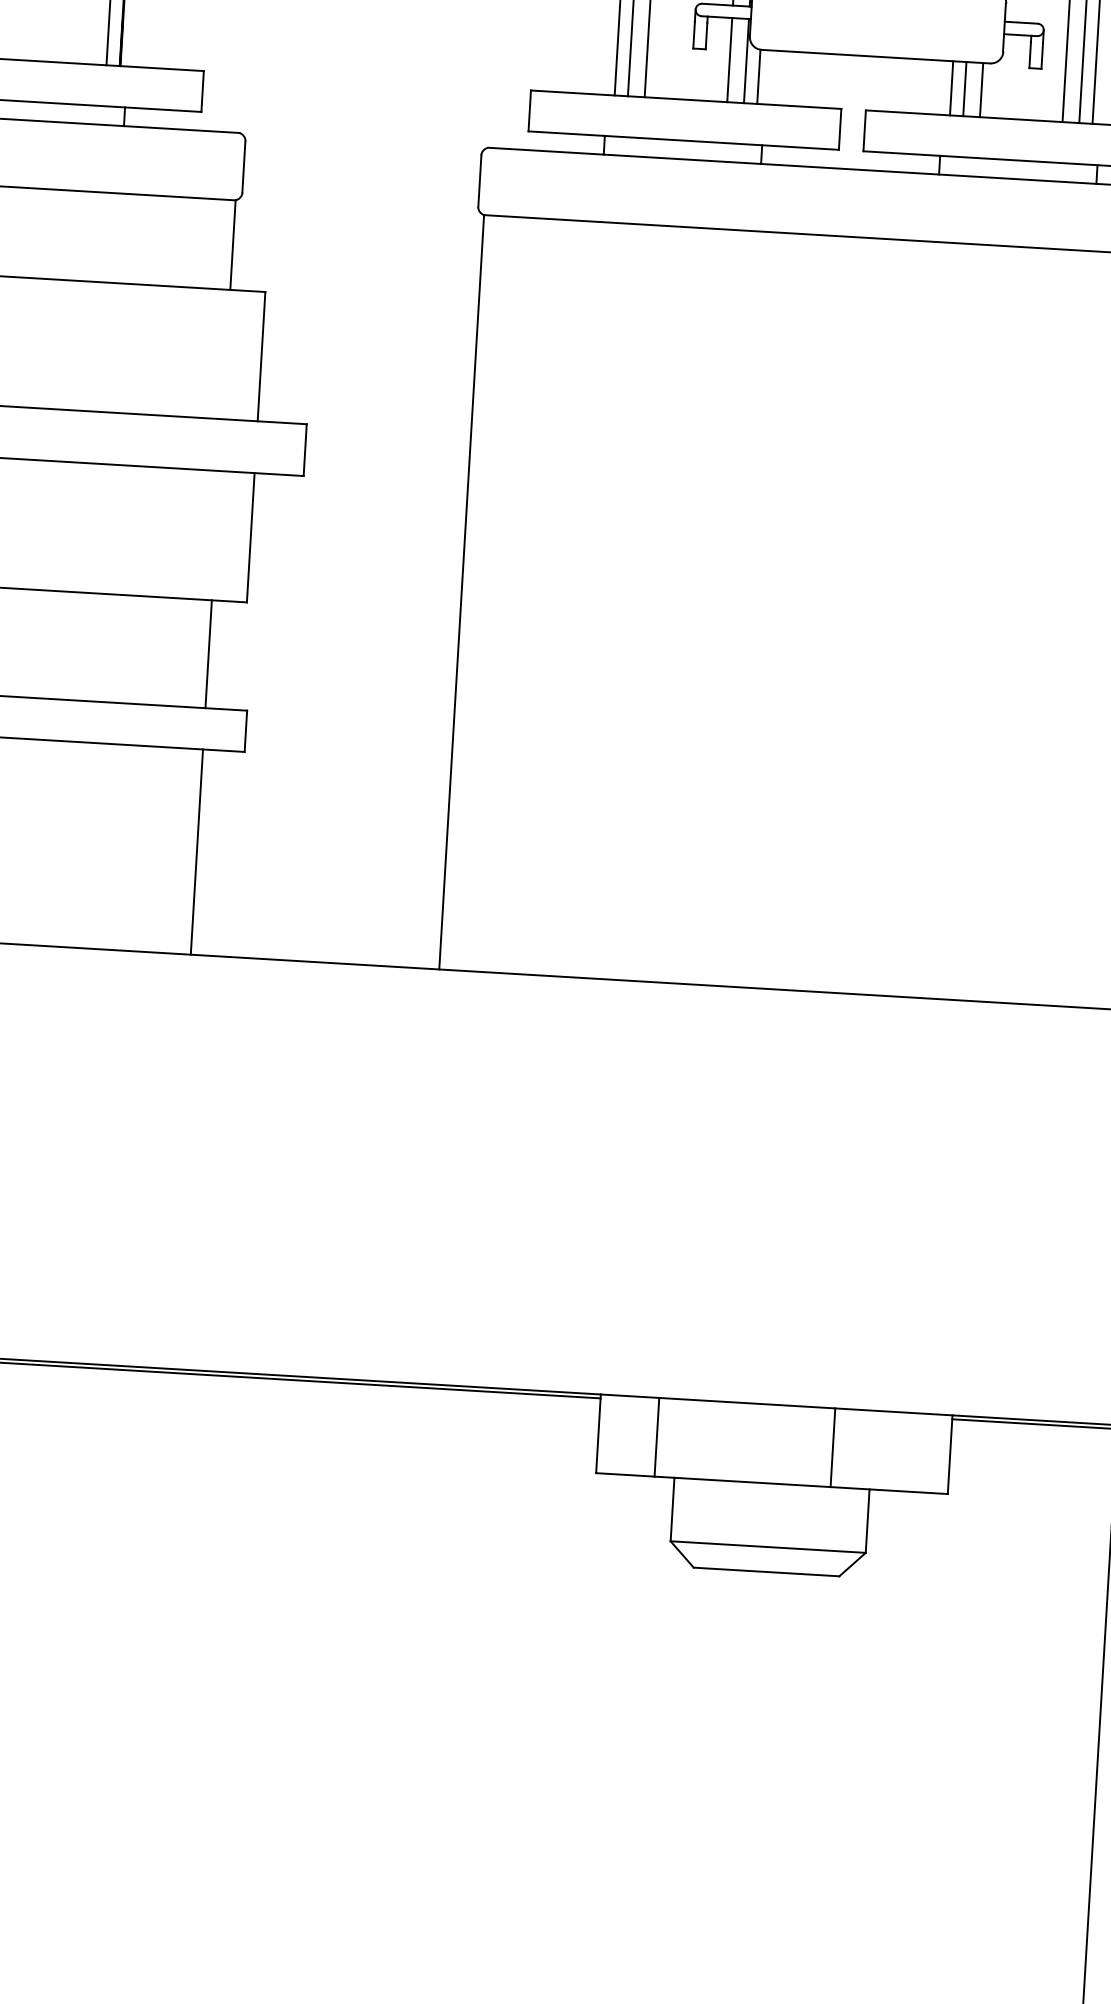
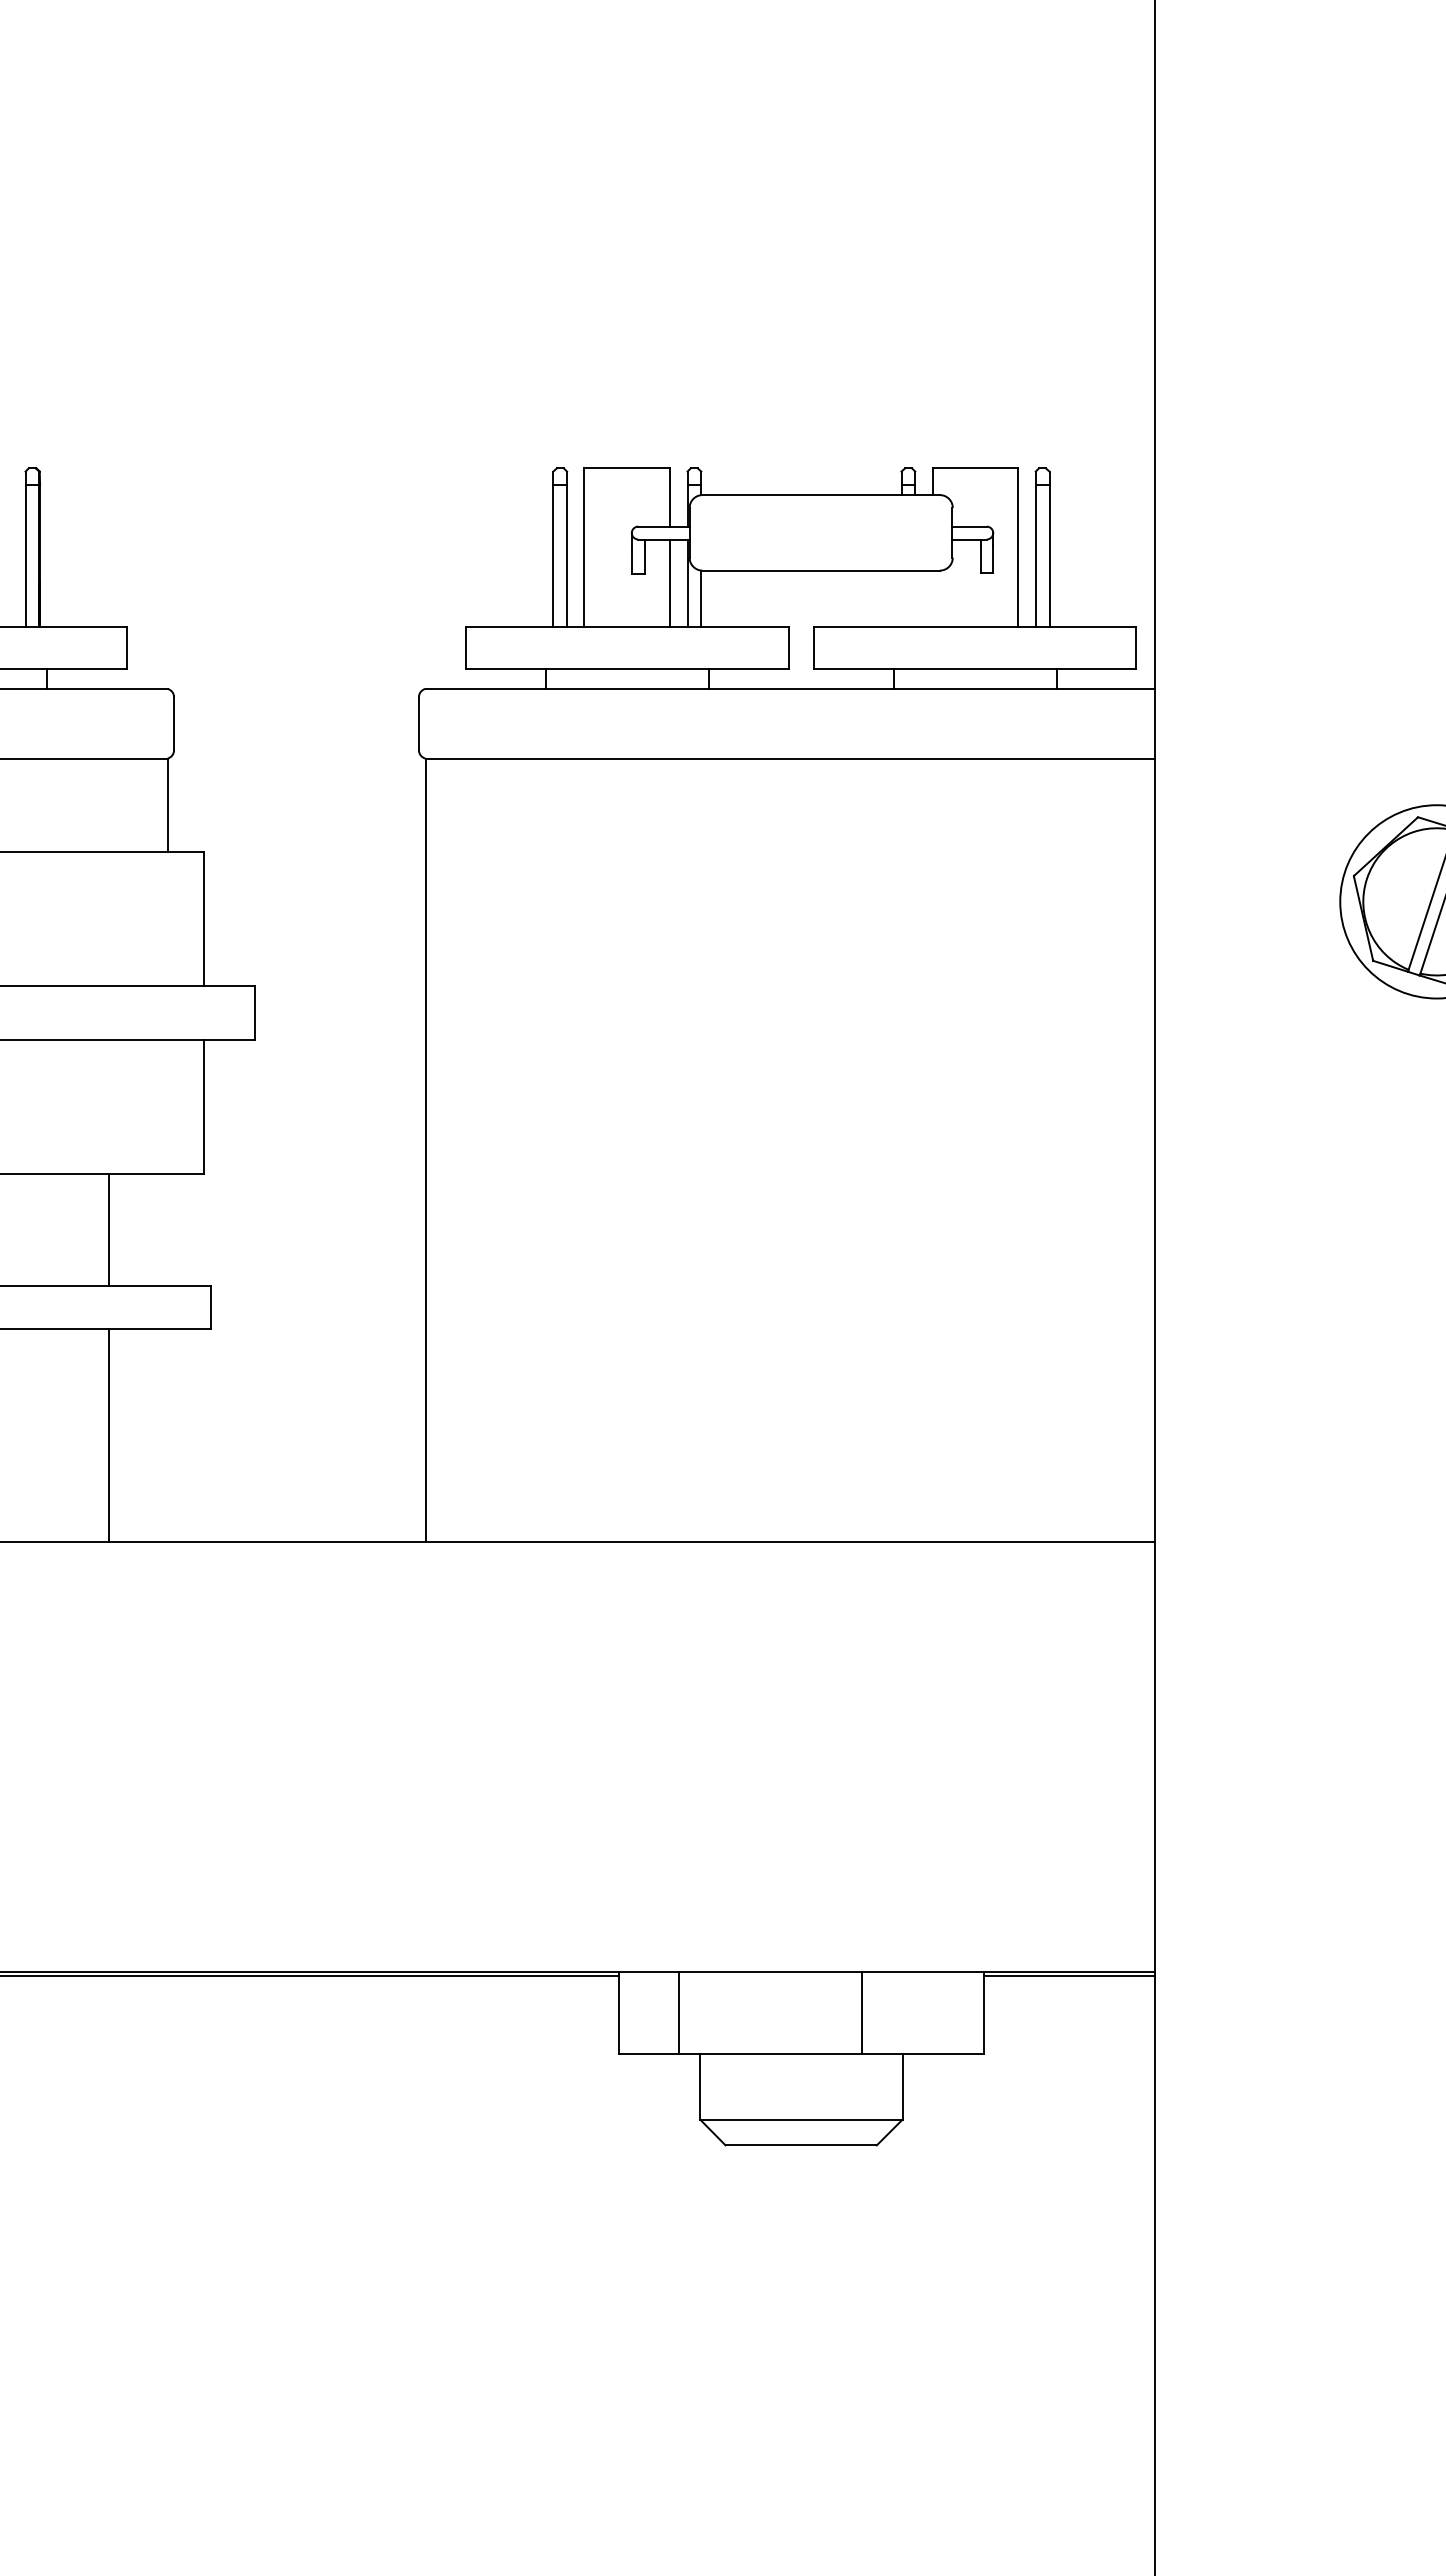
line: (951, 88) -> (901, 598), removed
line: (965, 88) -> (915, 598), removed
line: (981, 89) -> (932, 598), removed
line: (208, 654) -> (108, 1230), moved
line: (196, 852) -> (108, 1435), moved

